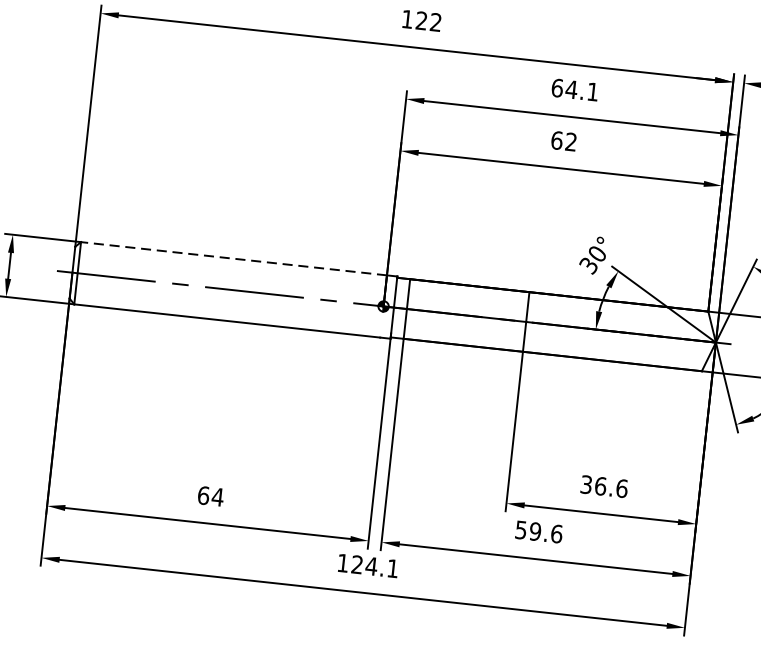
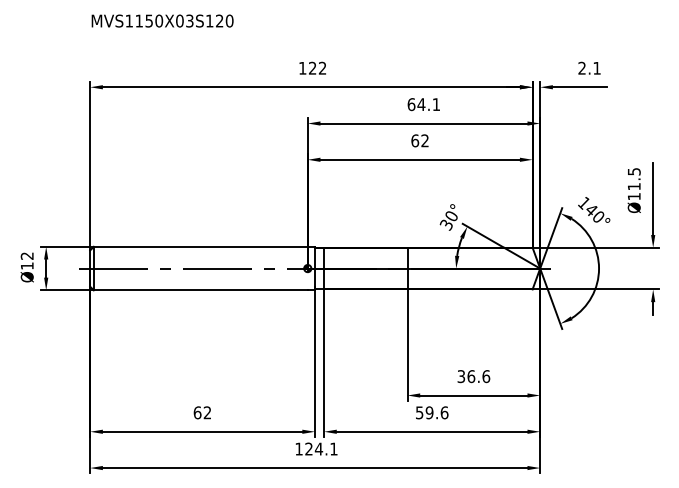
line: (233, 258) -> (200, 246), dashed -> solid
text: (217, 496) -> (207, 412), 64 -> 62

